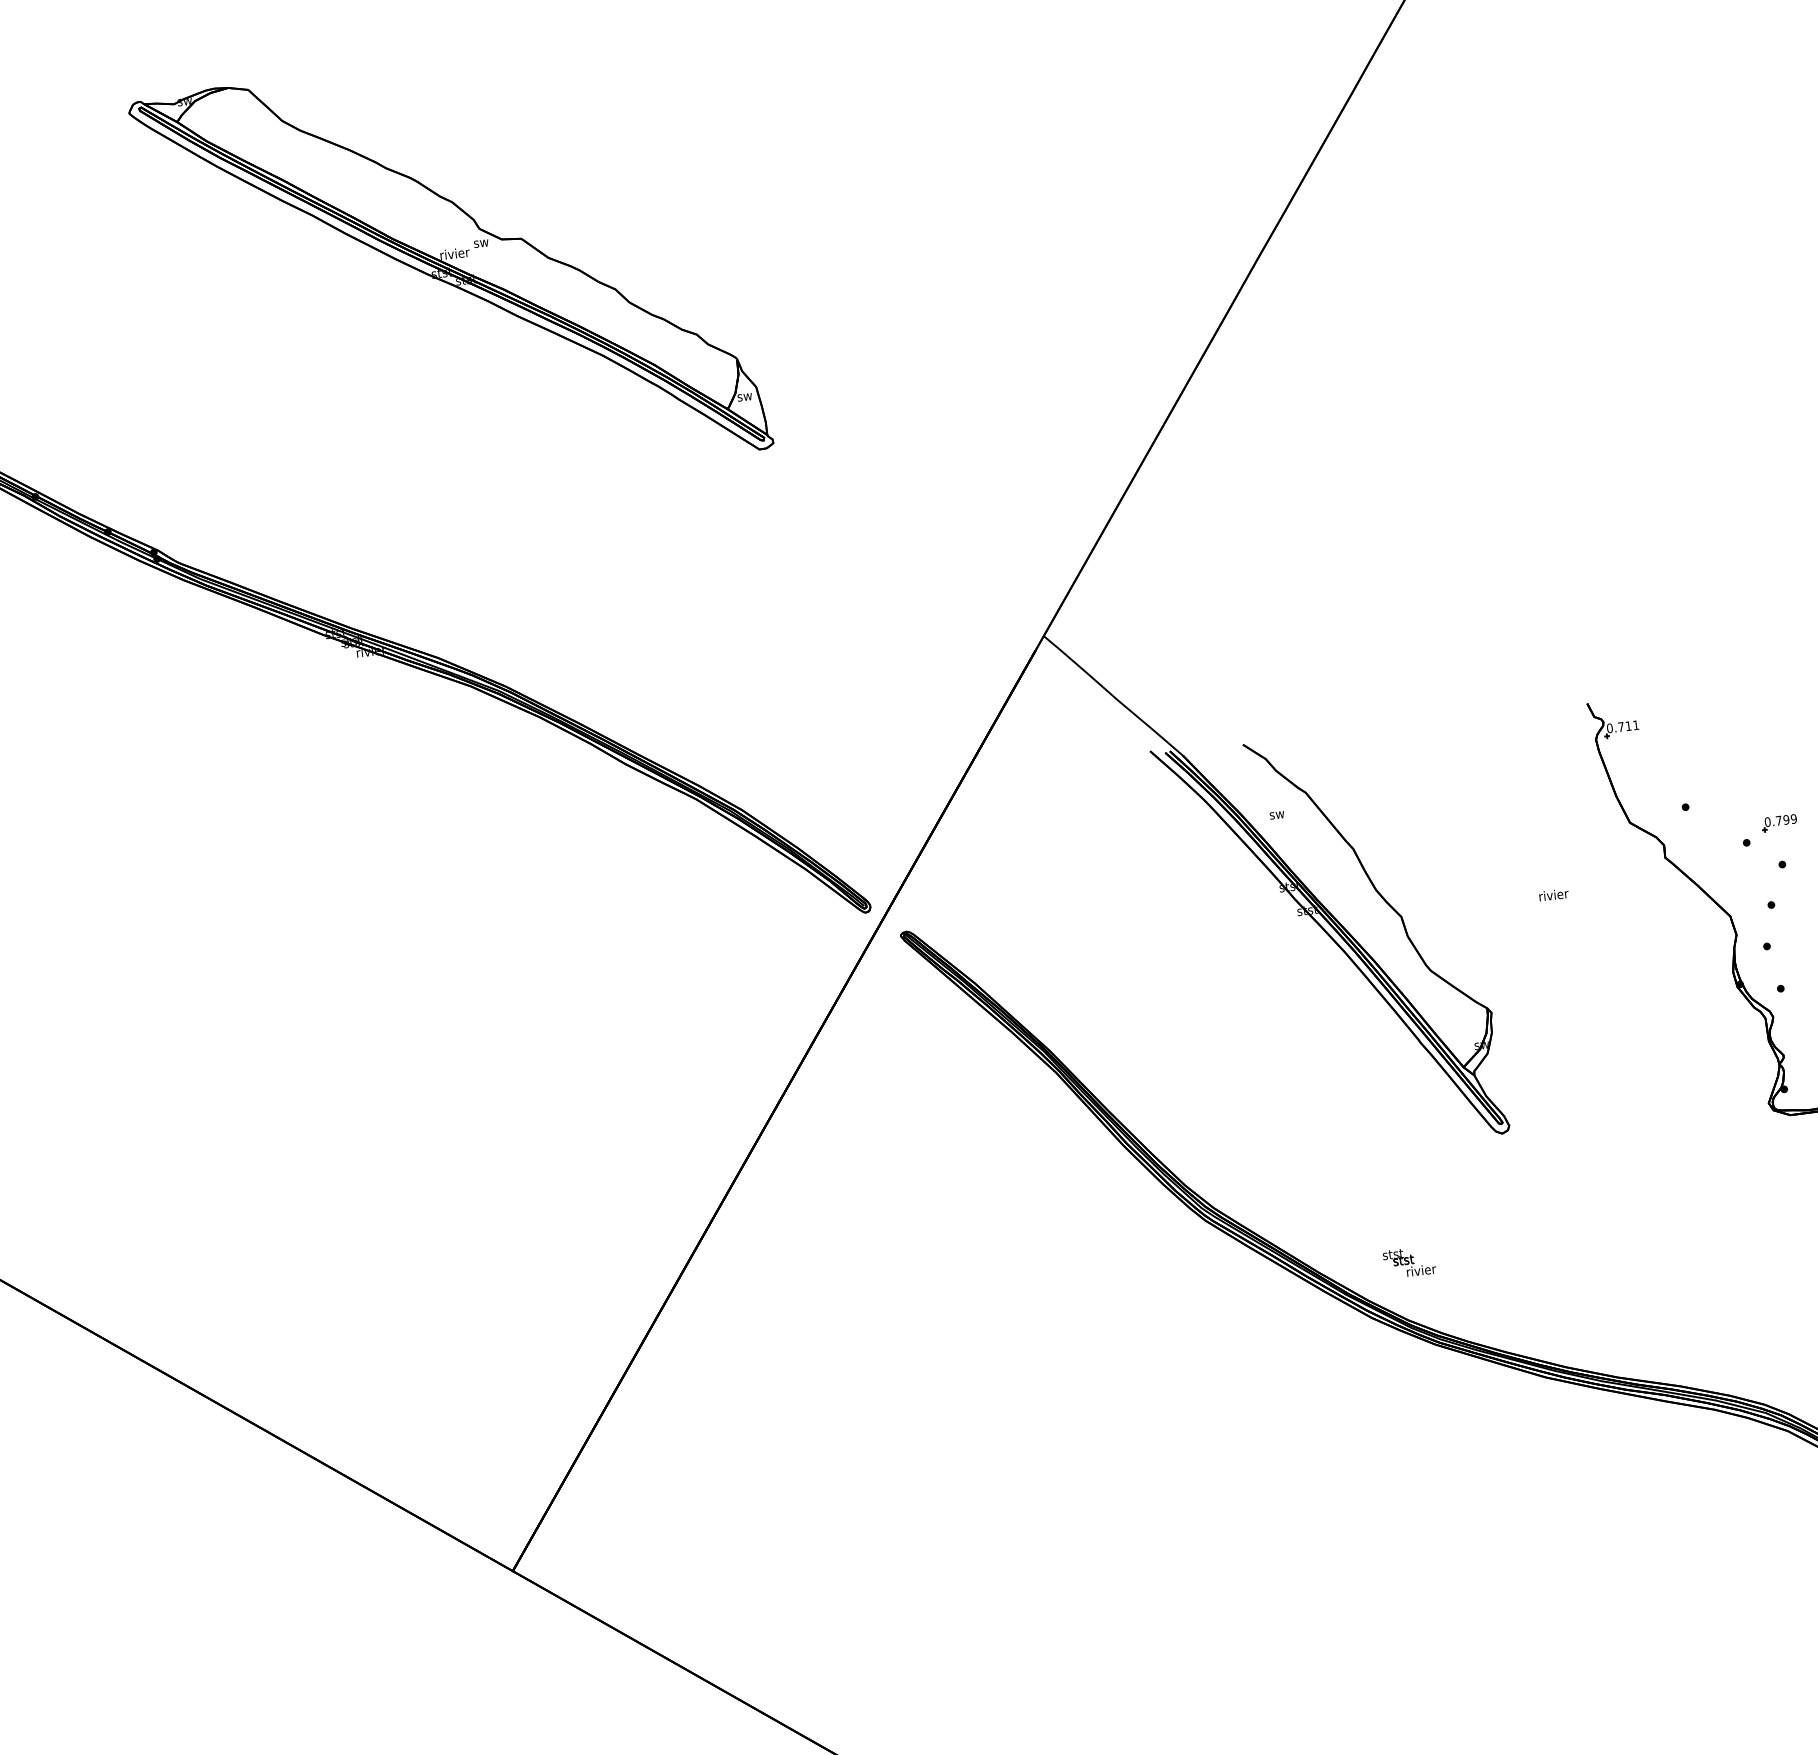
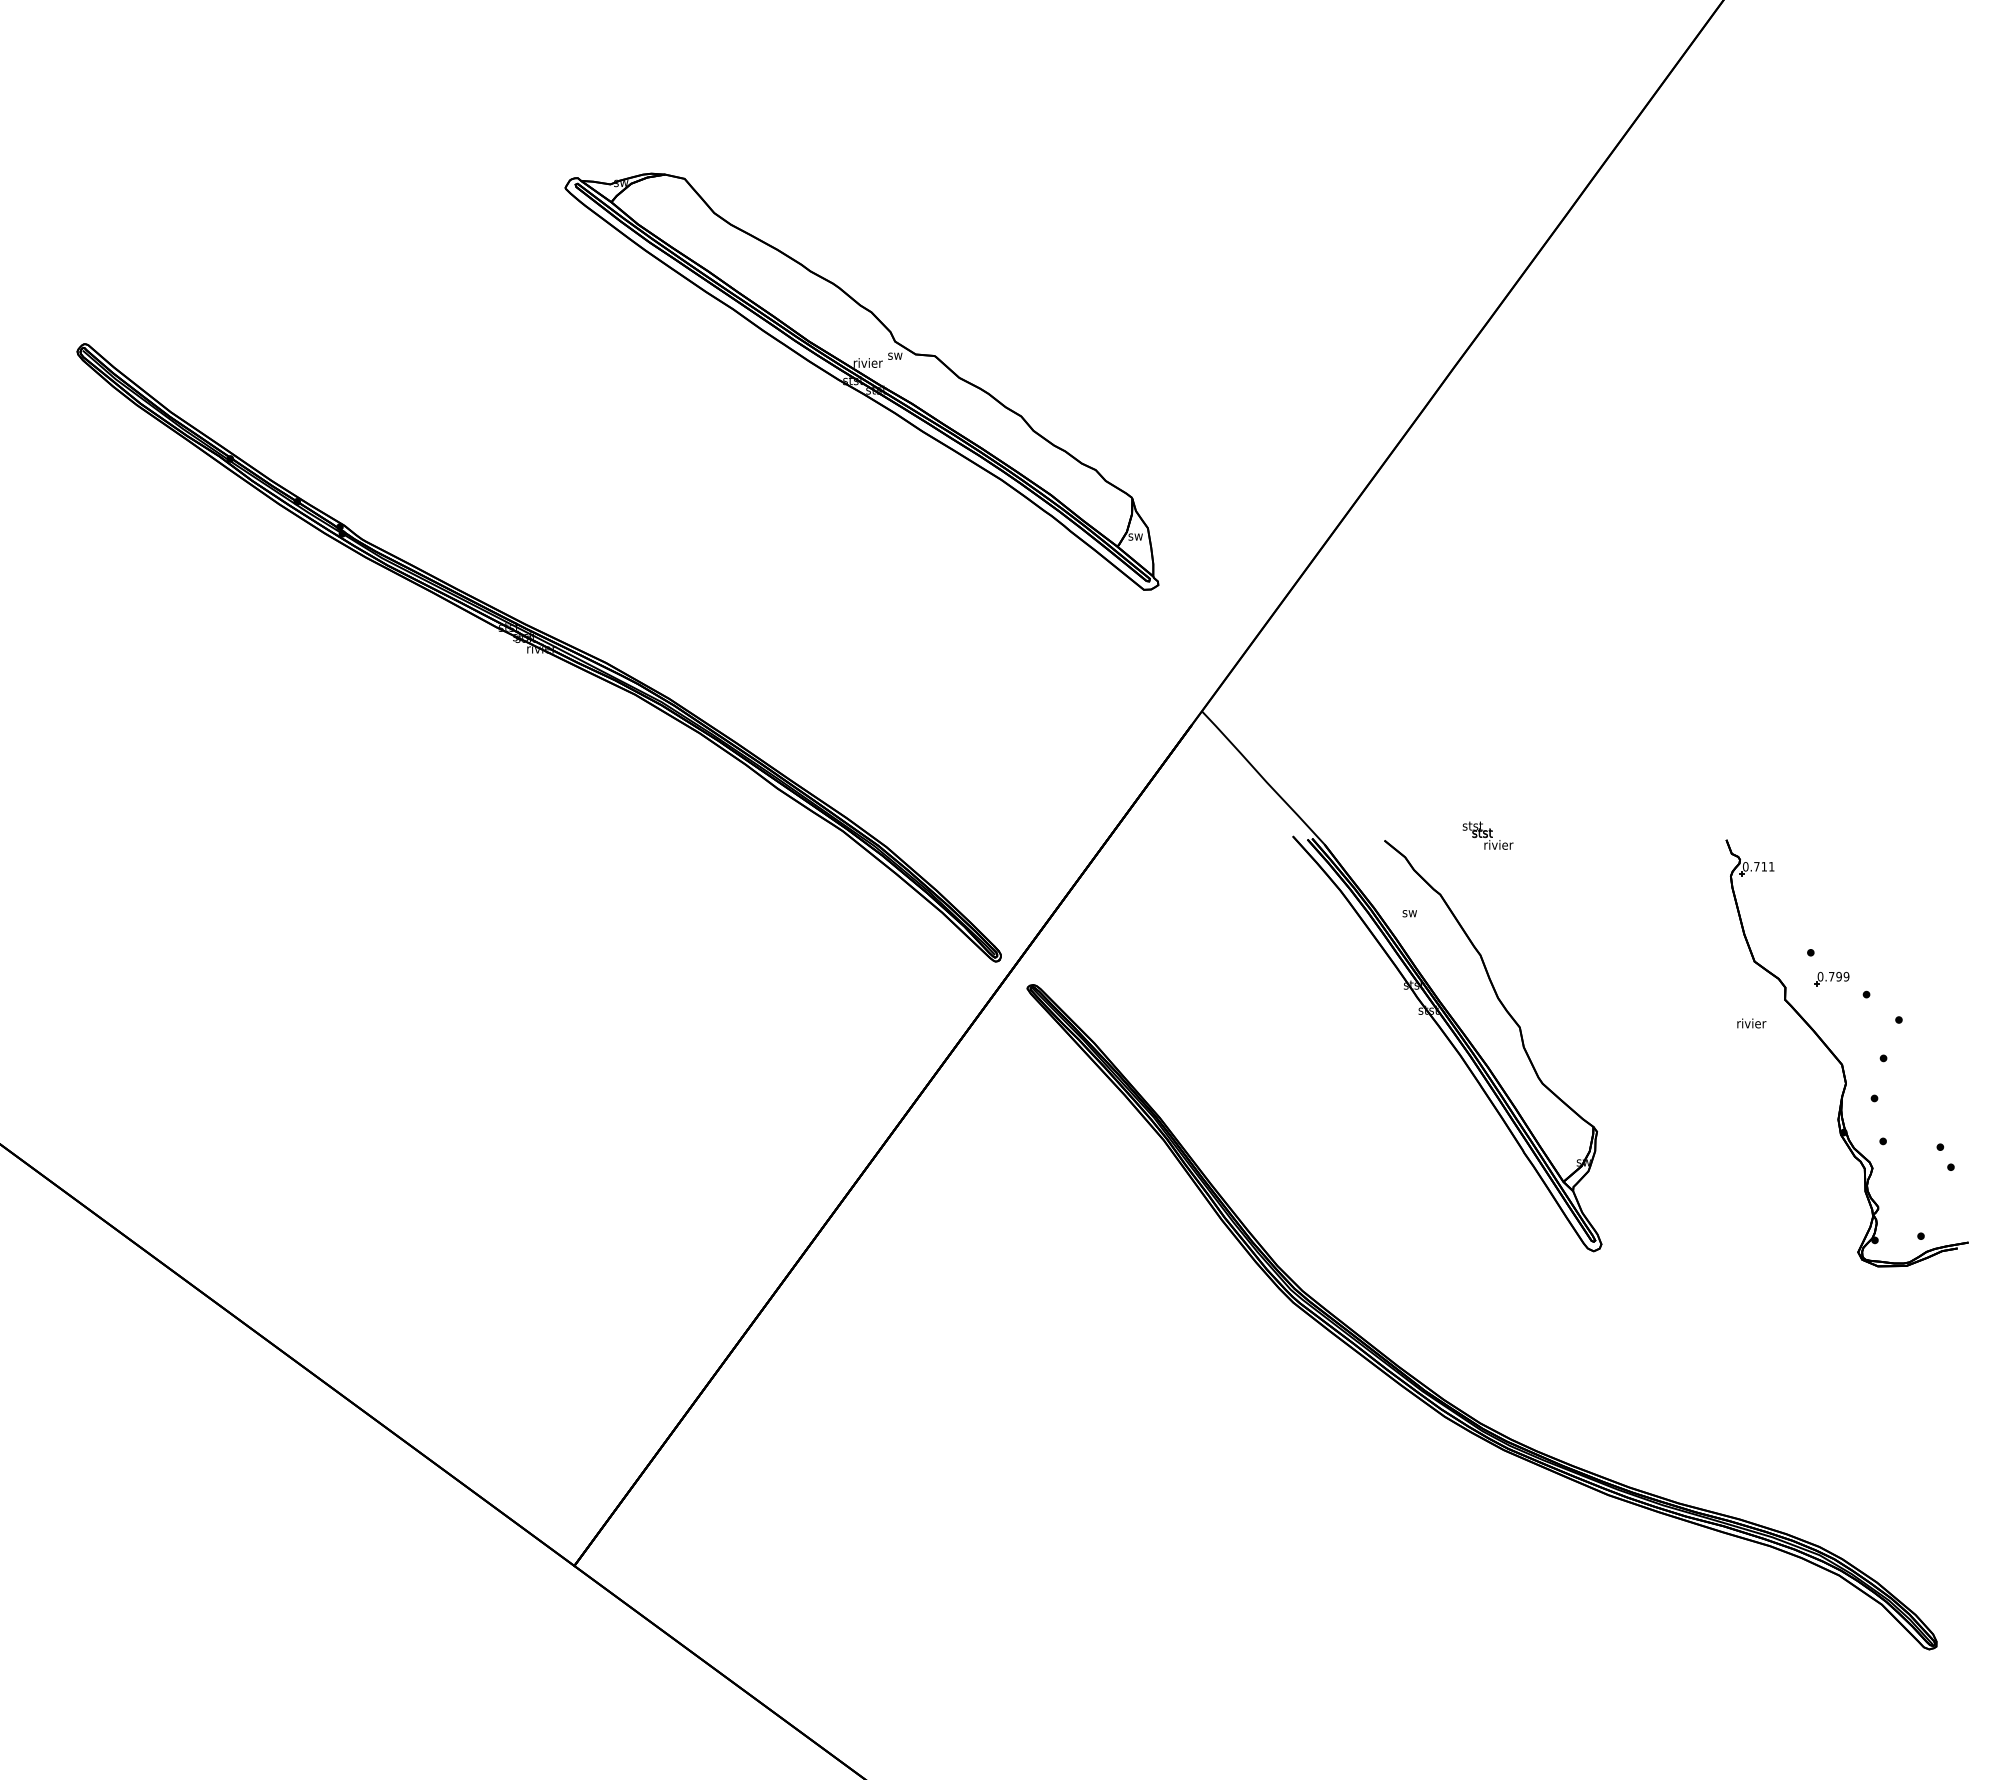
part: (450, 273) -> (861, 381), moved
part: (1778, 822) -> (1831, 978), moved
text: (1553, 894) -> (1751, 1023), moved
text: (1408, 1262) -> (1487, 835), moved

